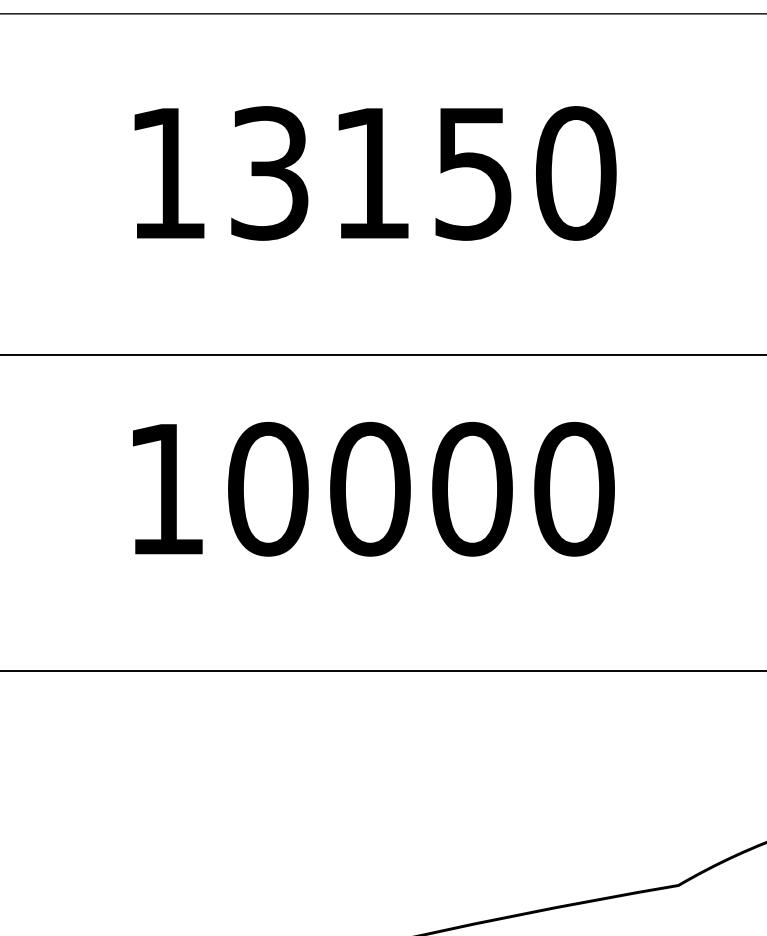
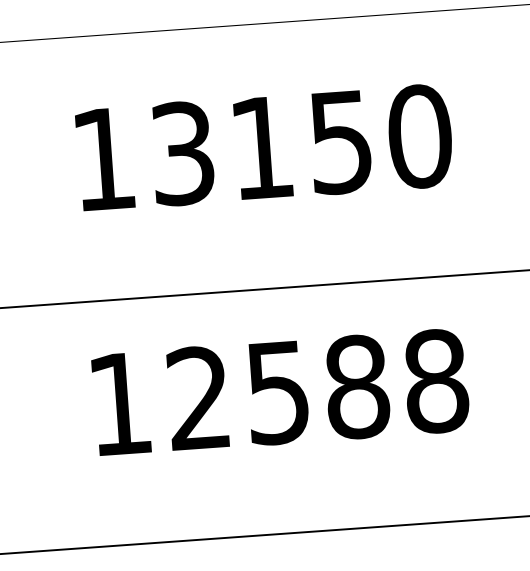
text: (421, 488) -> (317, 389), 10000 -> 12588

